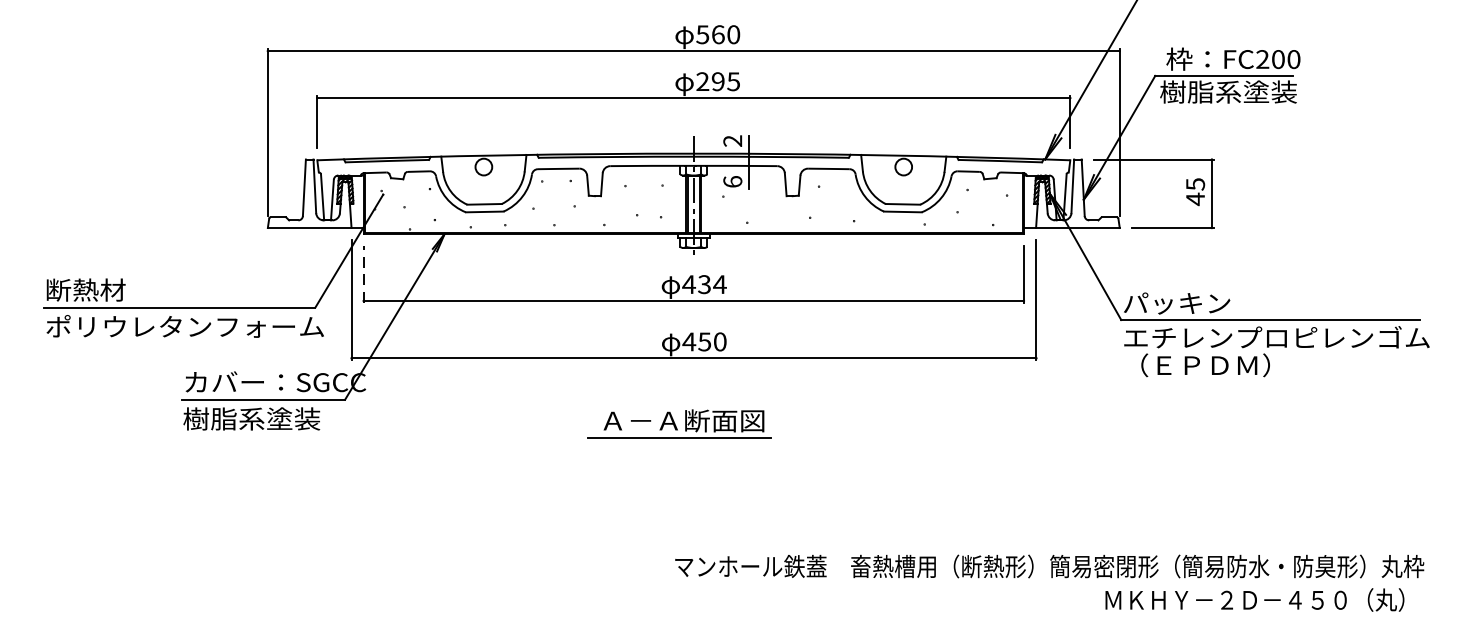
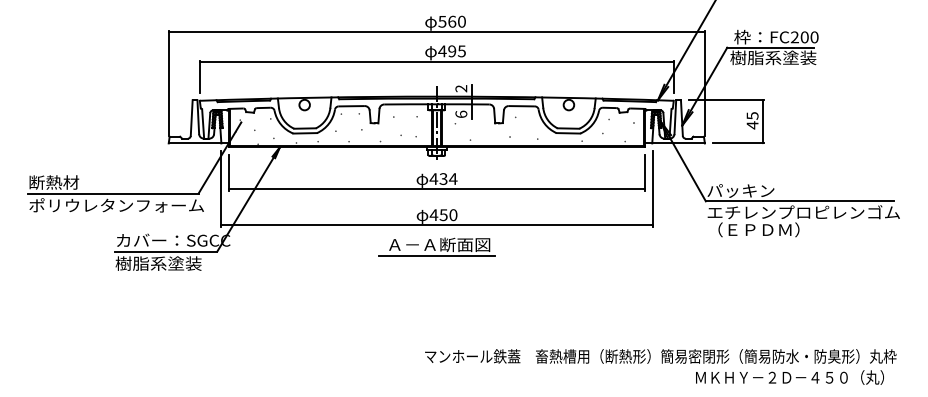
text: (702, 81) -> (442, 51), 295 -> 495
line: (364, 274) -> (229, 172), dashed -> solid
part: (679, 423) -> (436, 246), moved

